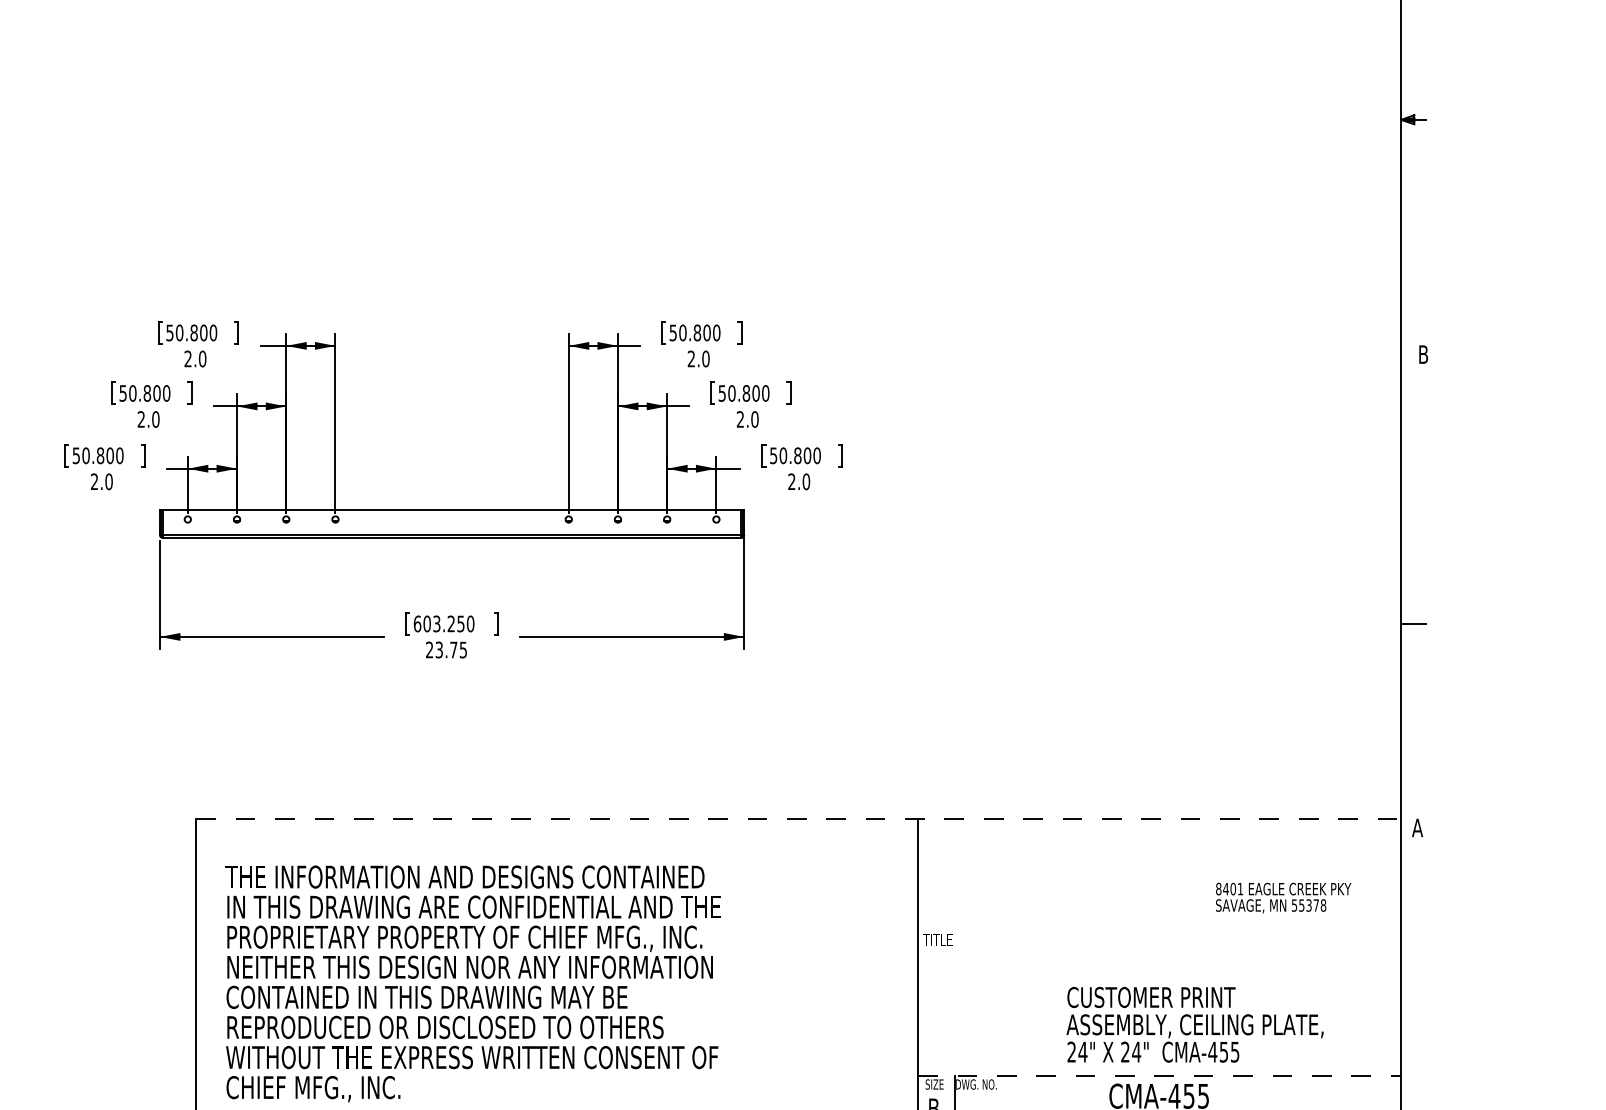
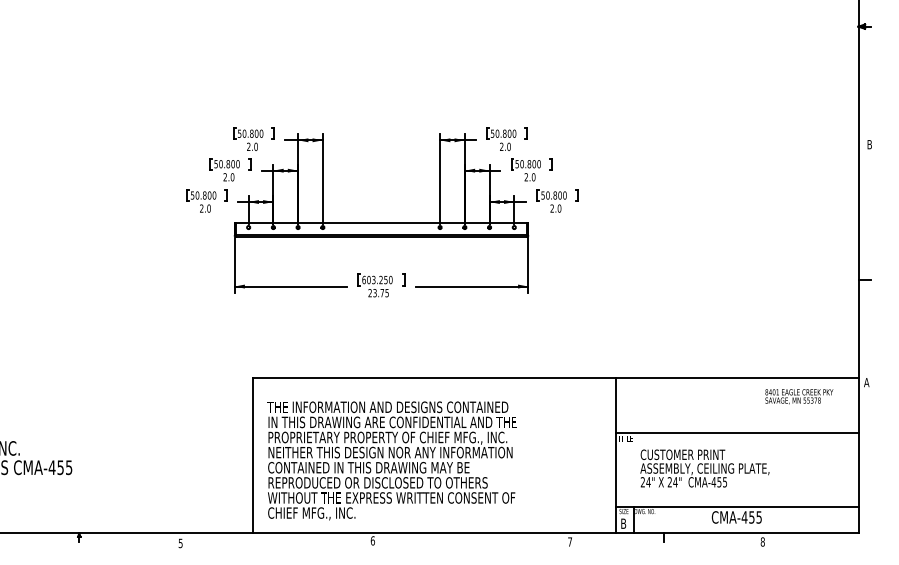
line: (798, 817) -> (555, 377), dashed -> solid
text: (1283, 897) -> (799, 396), moved
line: (1158, 927) -> (736, 432), added
text: (1194, 1024) -> (704, 468), moved
line: (1160, 1076) -> (737, 507), dashed -> solid

